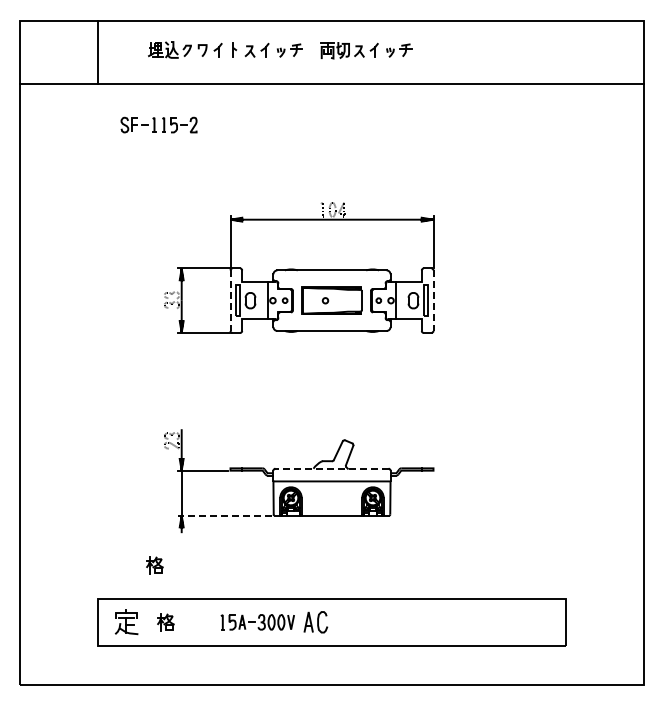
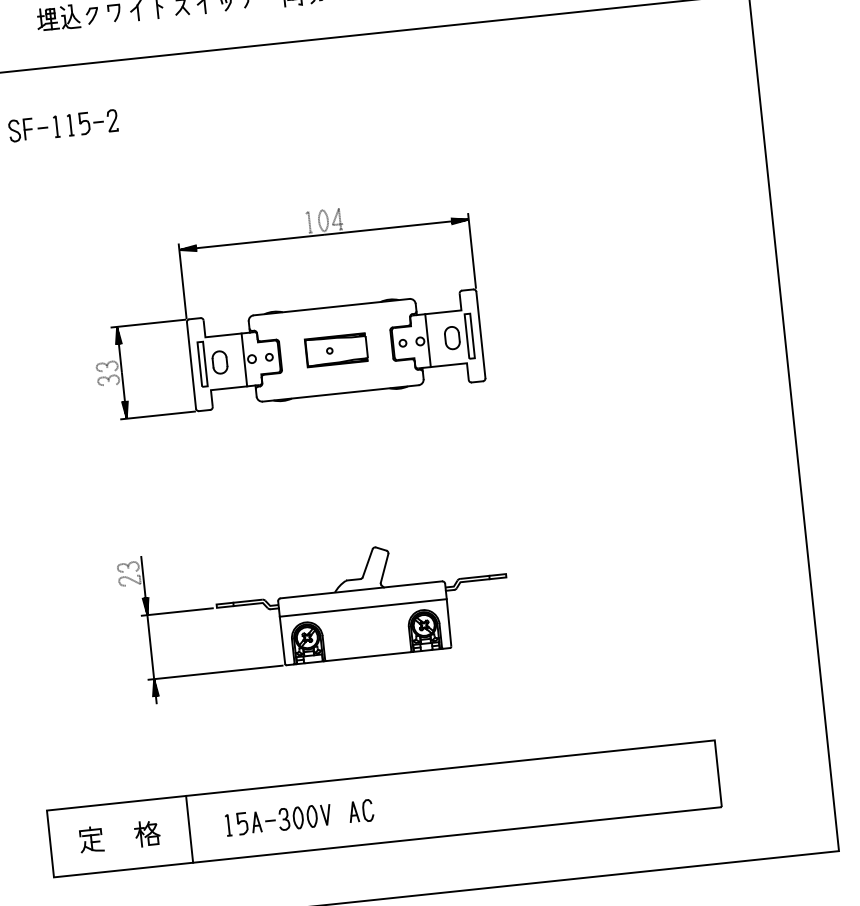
part: (332, 300) -> (336, 349), size x0.71
line: (230, 301) -> (191, 366), dashed -> solid
line: (433, 301) -> (481, 336), dashed -> solid
line: (332, 468) -> (362, 589), dashed -> solid
line: (224, 515) -> (215, 672), dashed -> solid
part: (154, 565) -> (122, 754), removed
line: (195, 621) -> (189, 828), added
part: (126, 622) -> (91, 839), size x0.71
part: (315, 622) -> (360, 811), size x0.71

